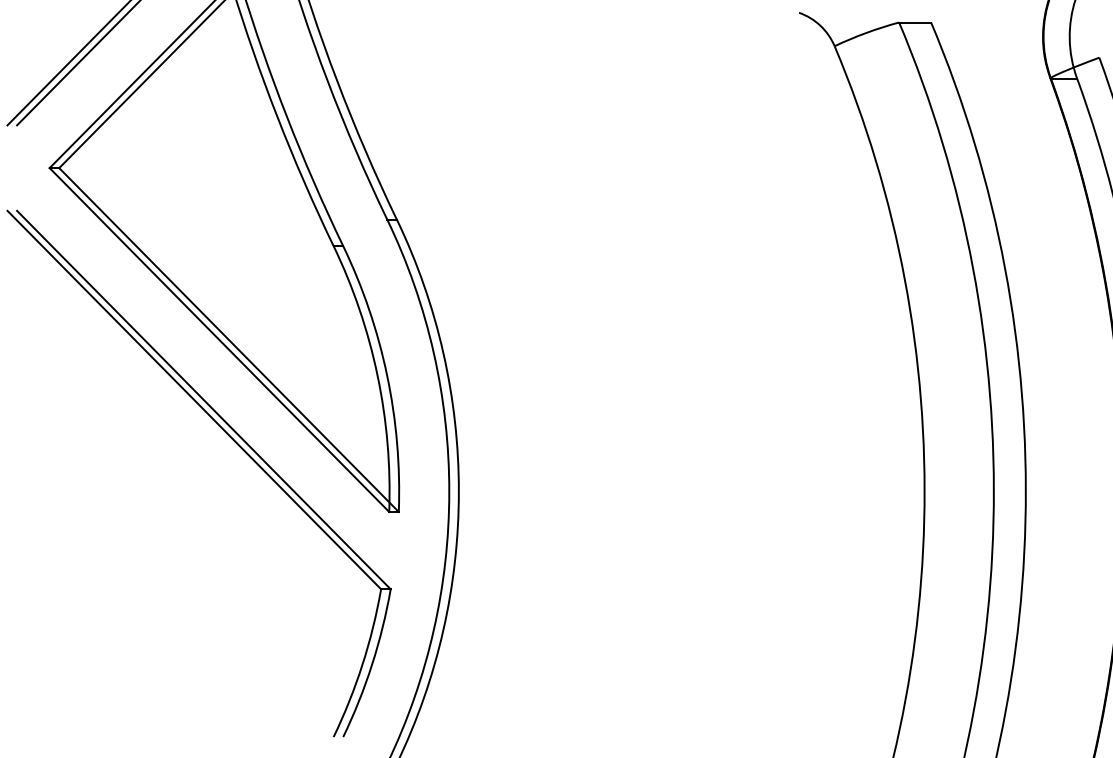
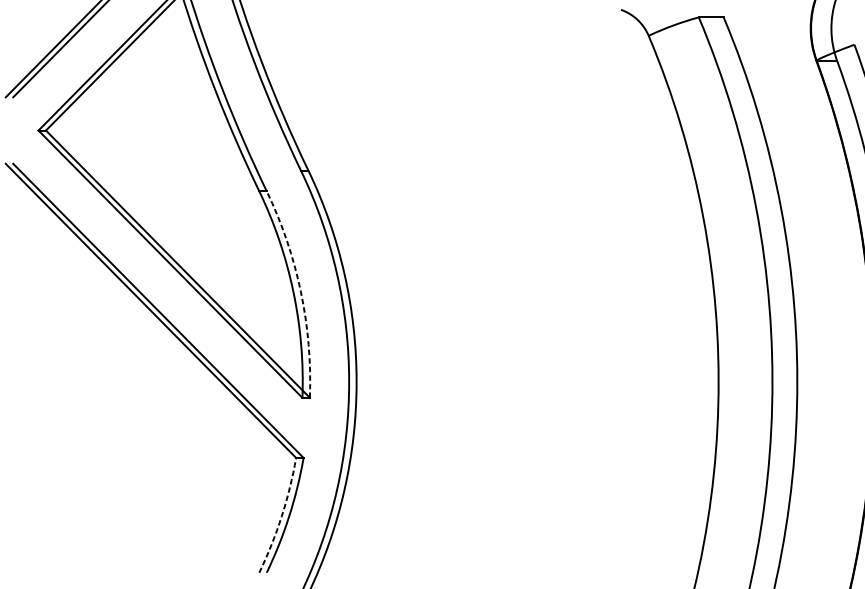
arc: (387, 375) -> (301, 291), solid -> dashed
arc: (362, 664) -> (281, 516), solid -> dashed

